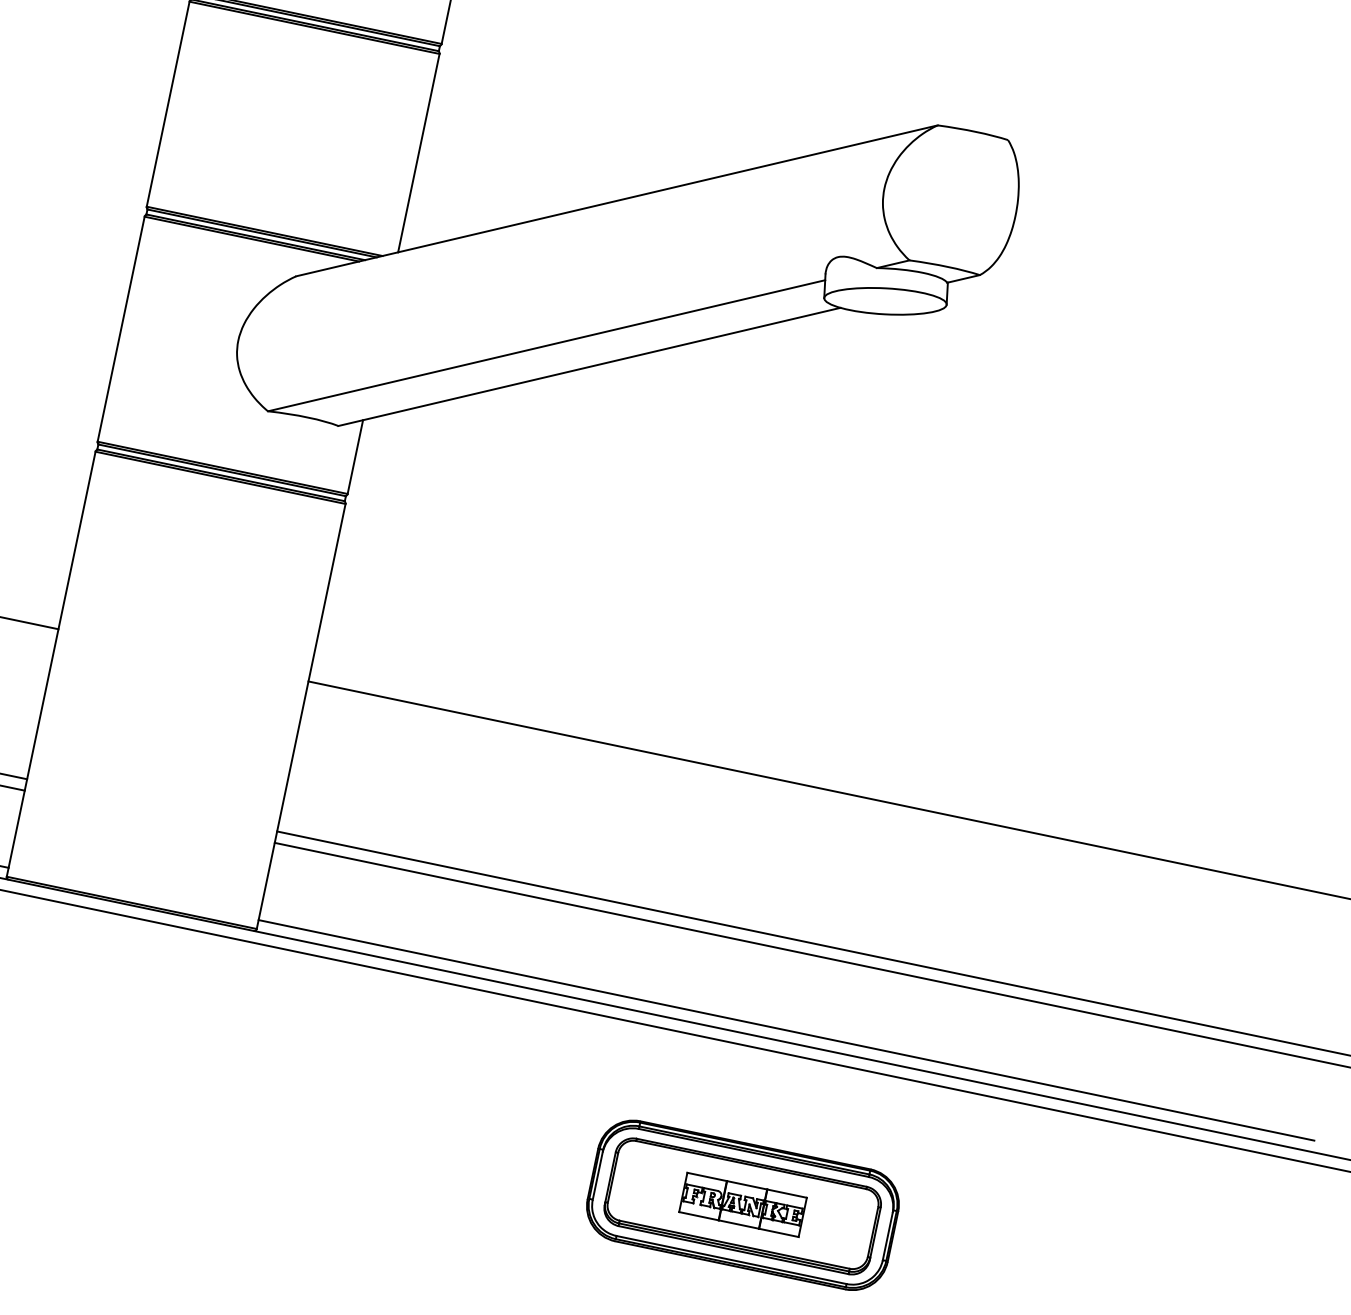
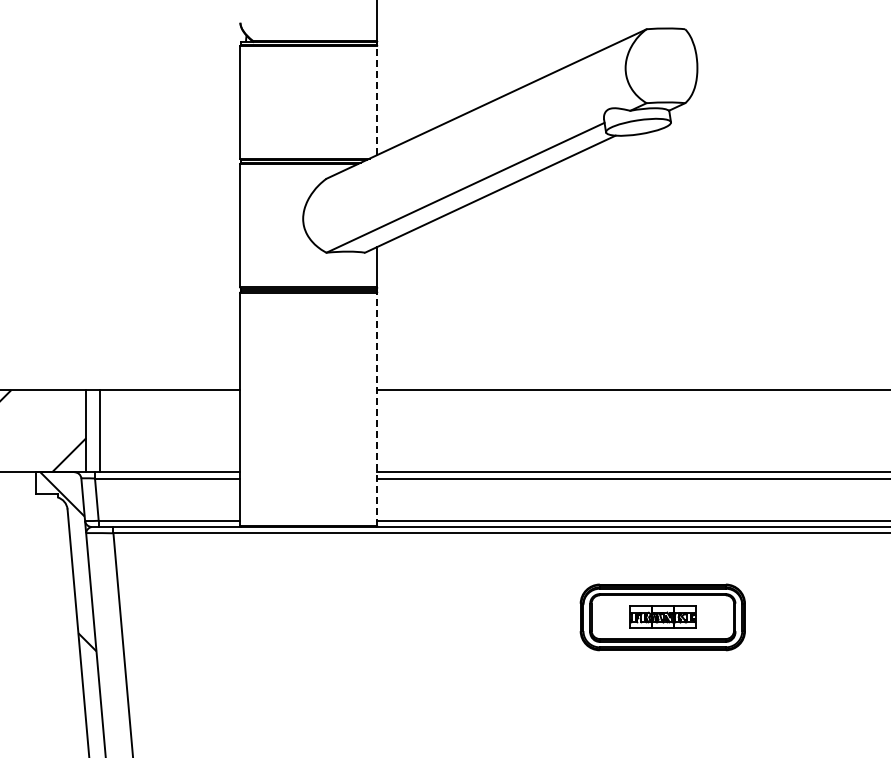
line: (419, 152) -> (377, 100), solid -> dashed
line: (301, 715) -> (377, 408), solid -> dashed

